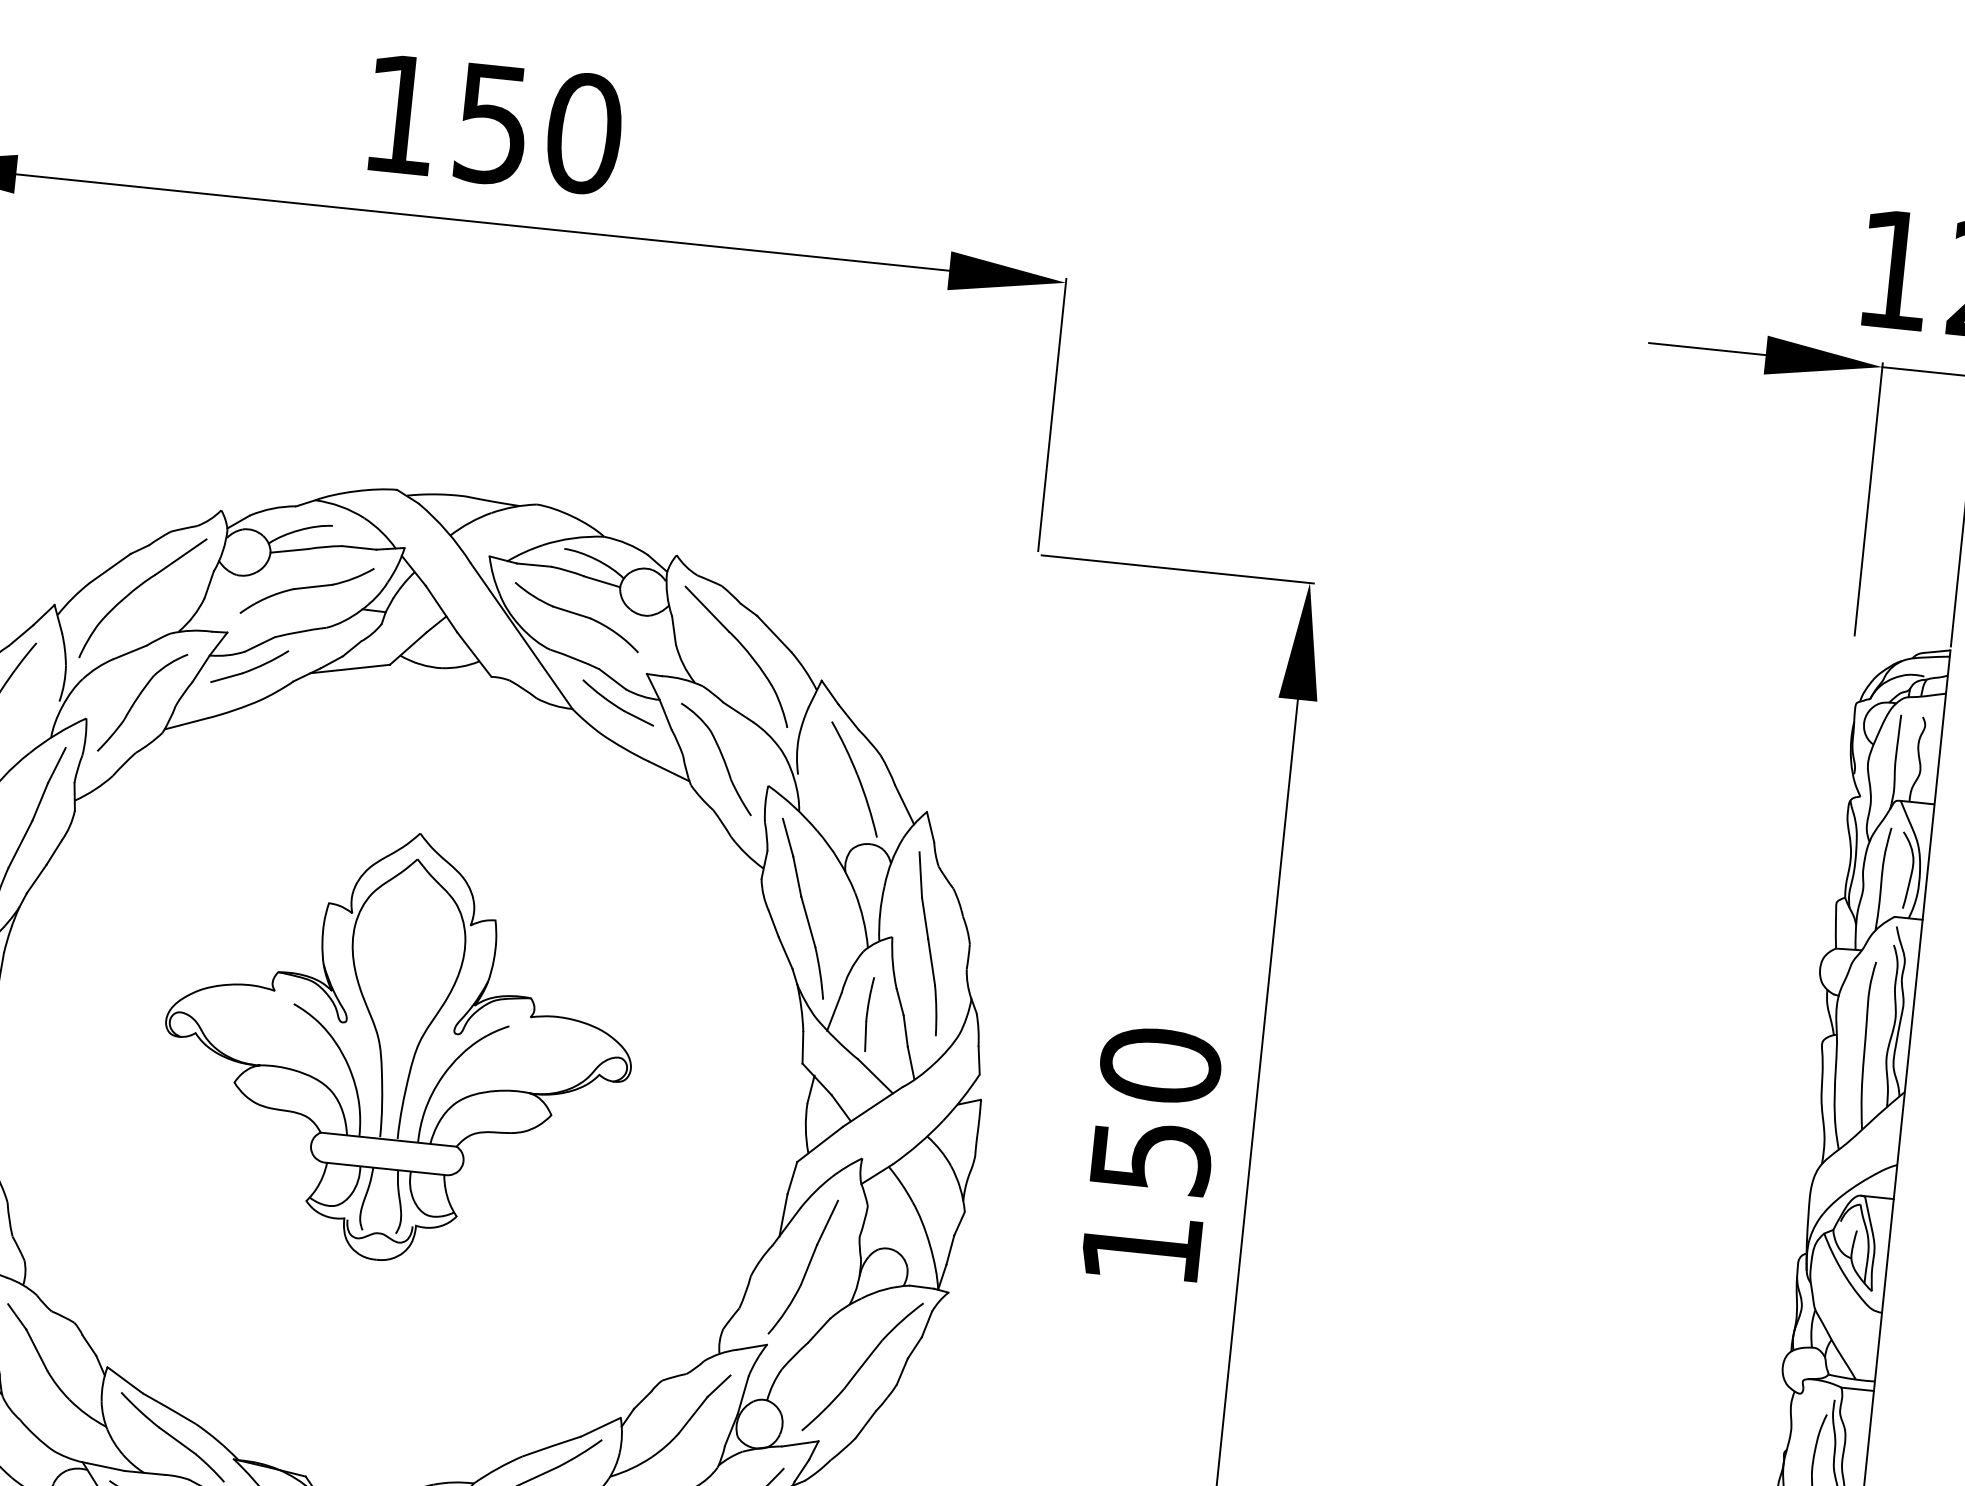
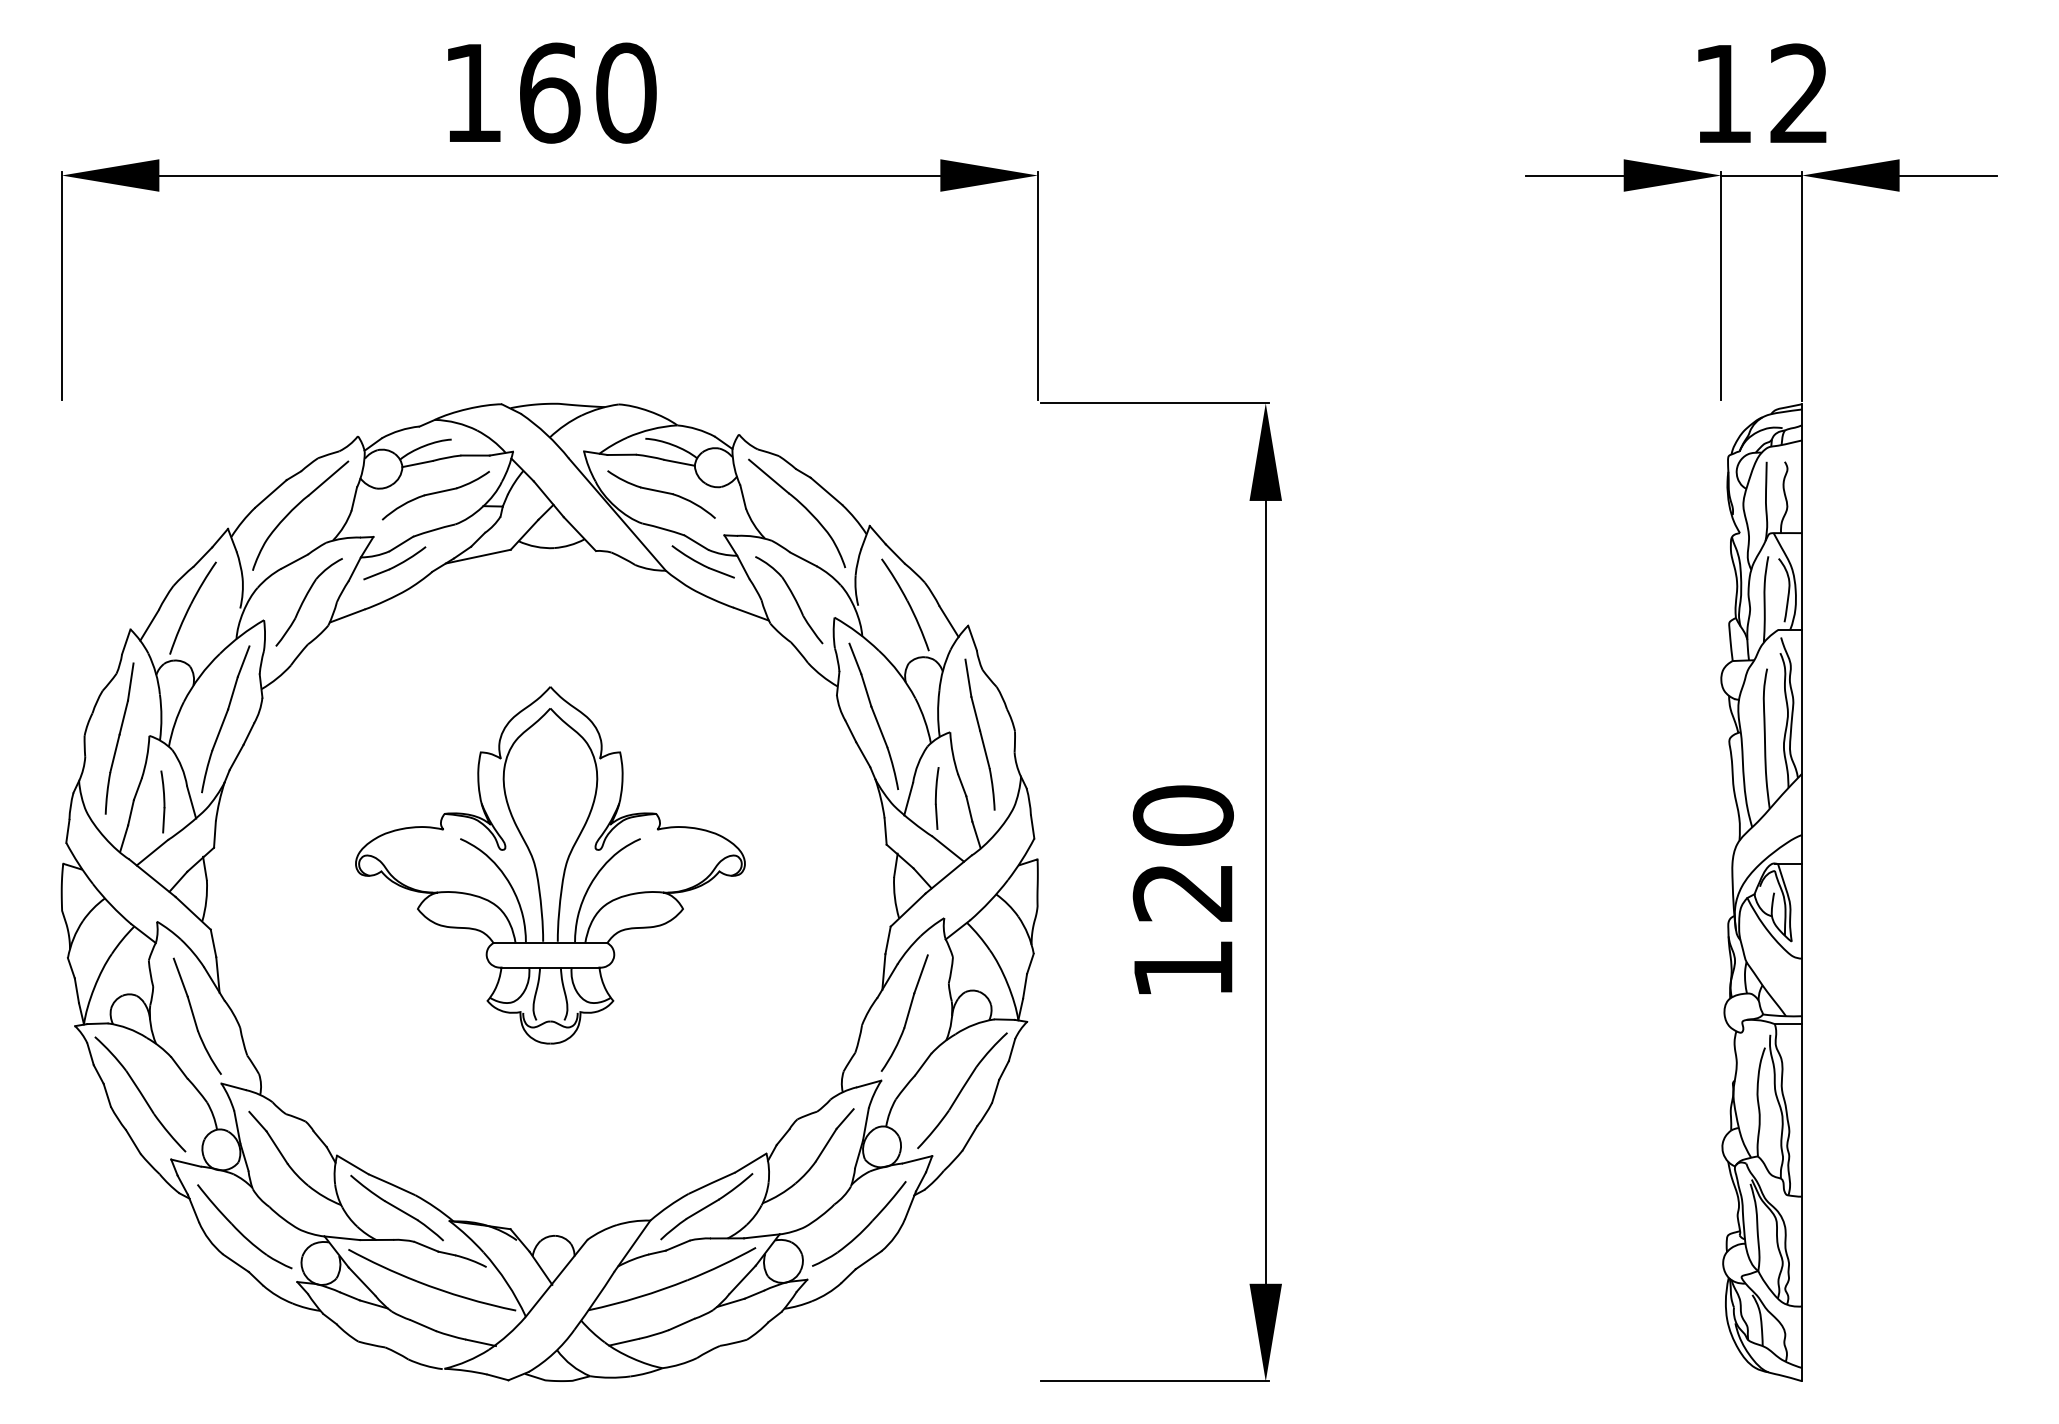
text: (493, 123) -> (550, 92), 150 -> 160
text: (1150, 1157) -> (1182, 892), 150 -> 120

